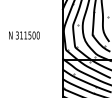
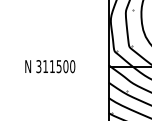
text: (24, 35) -> (50, 66), moved

